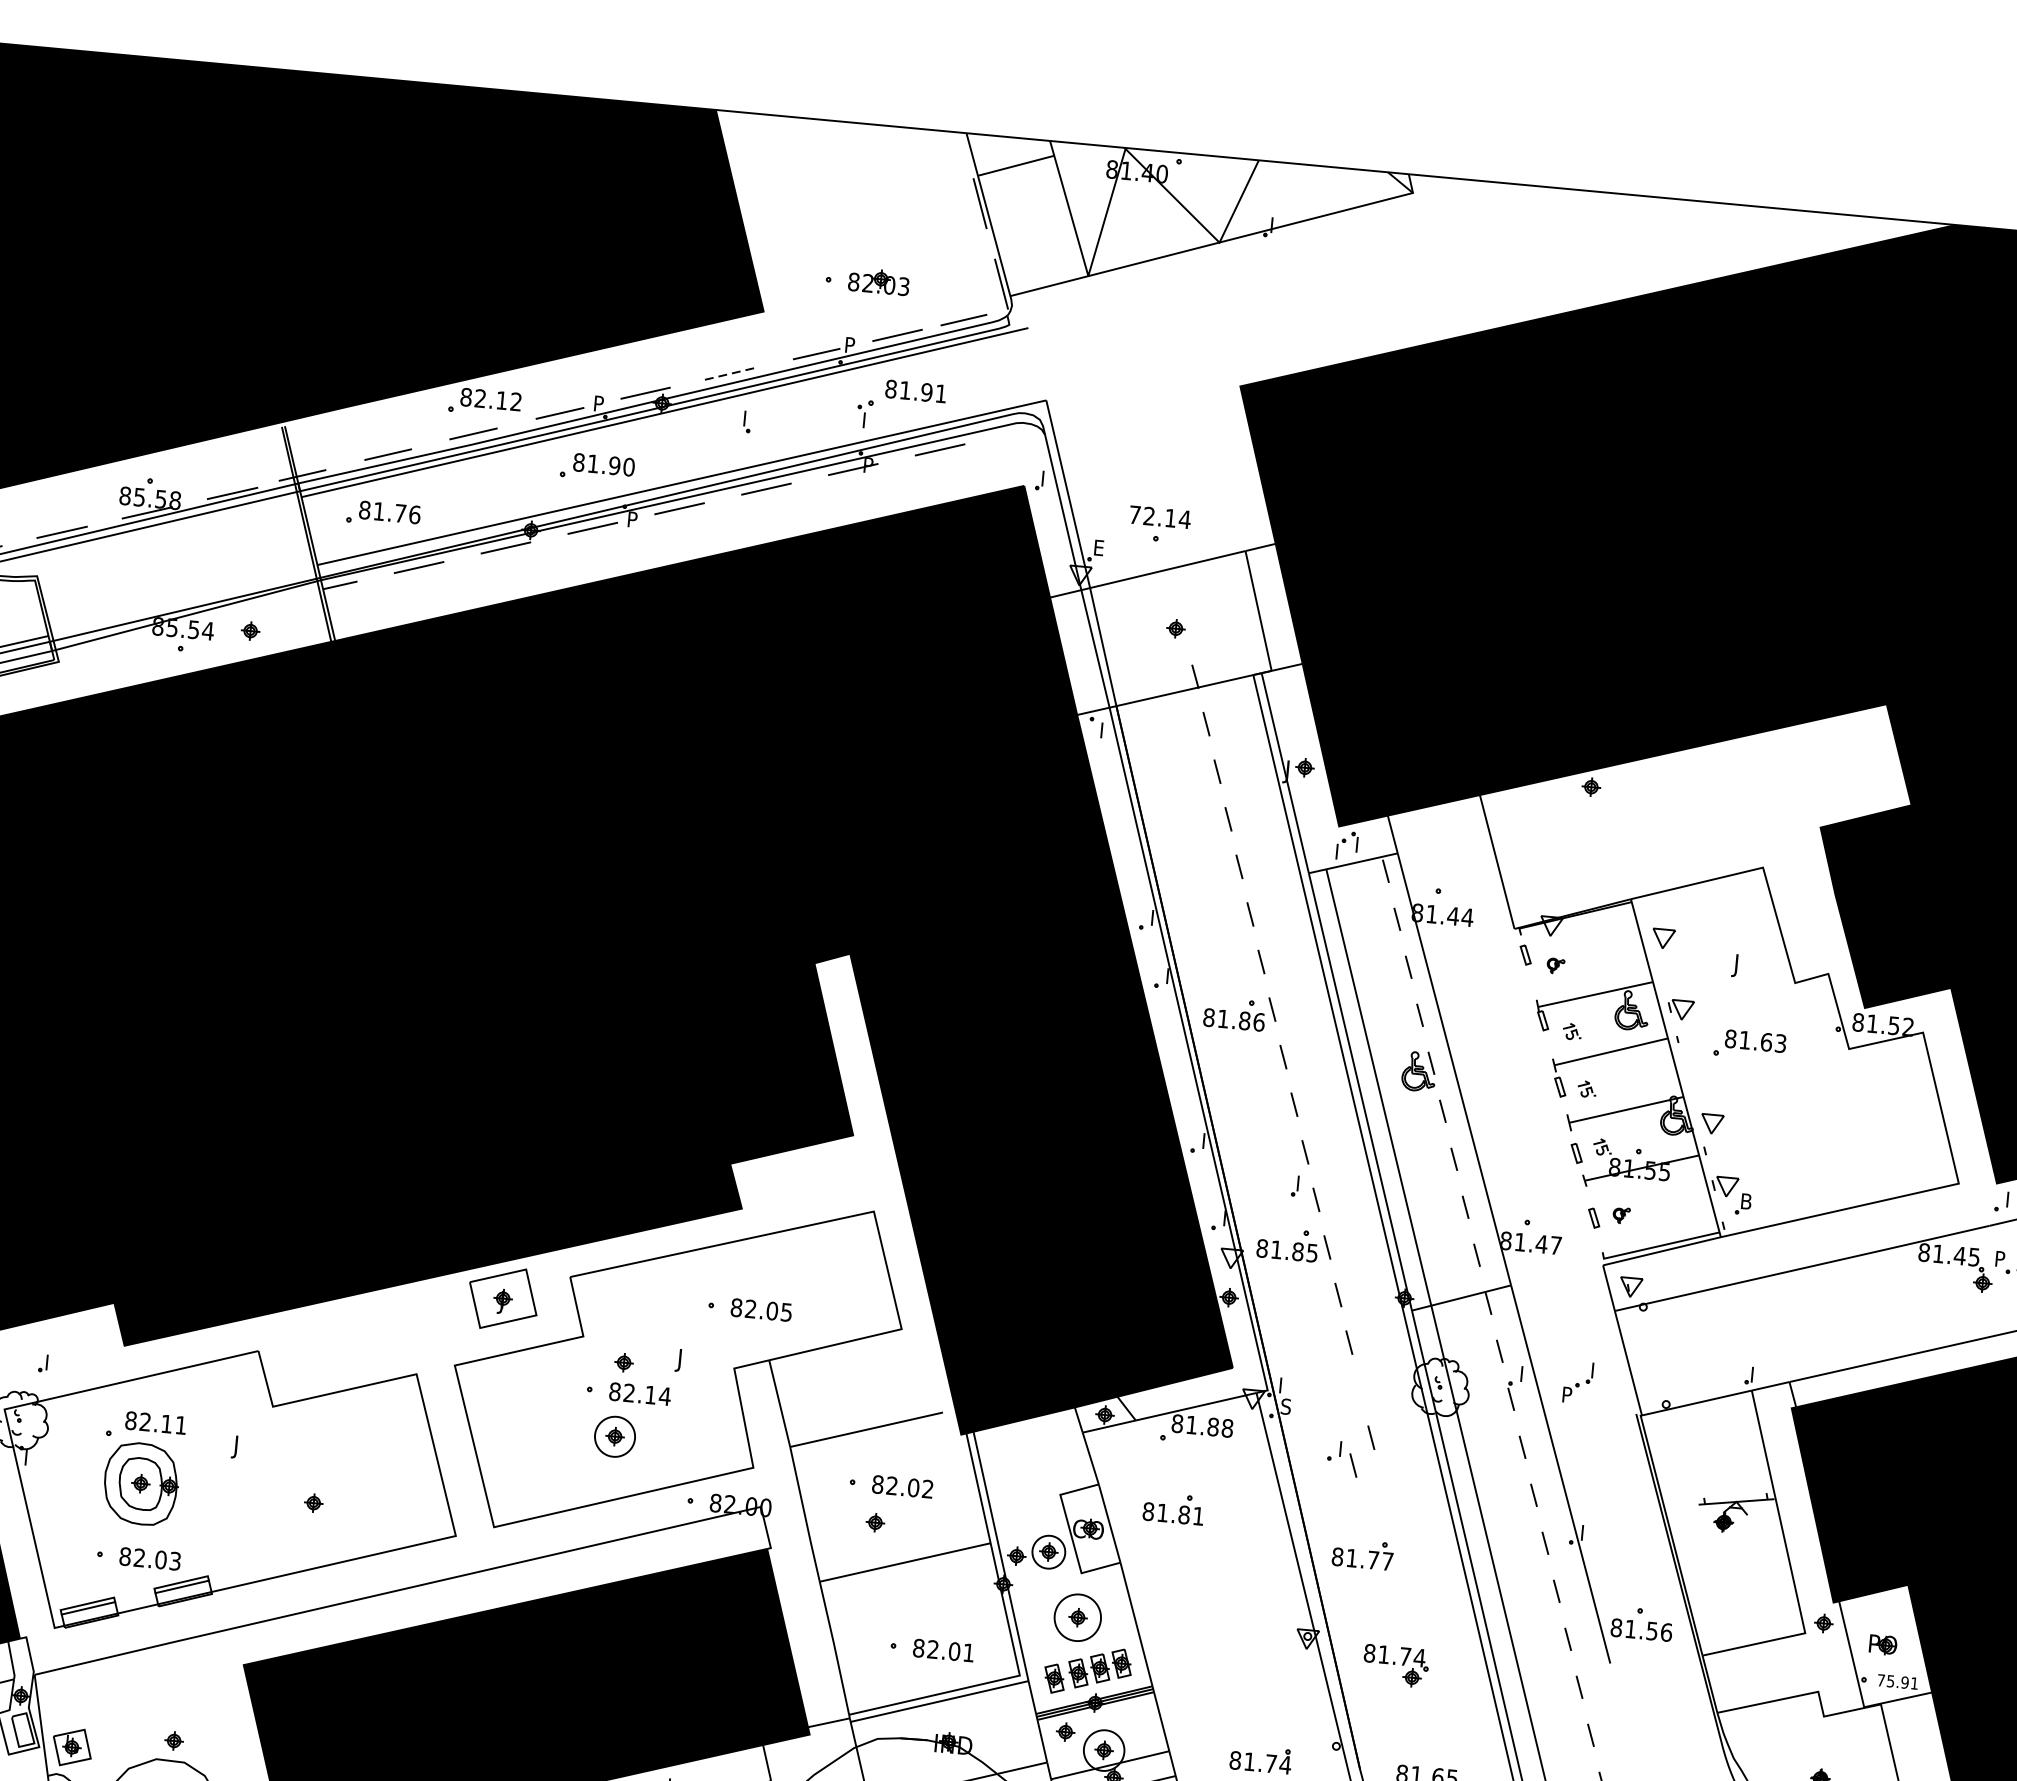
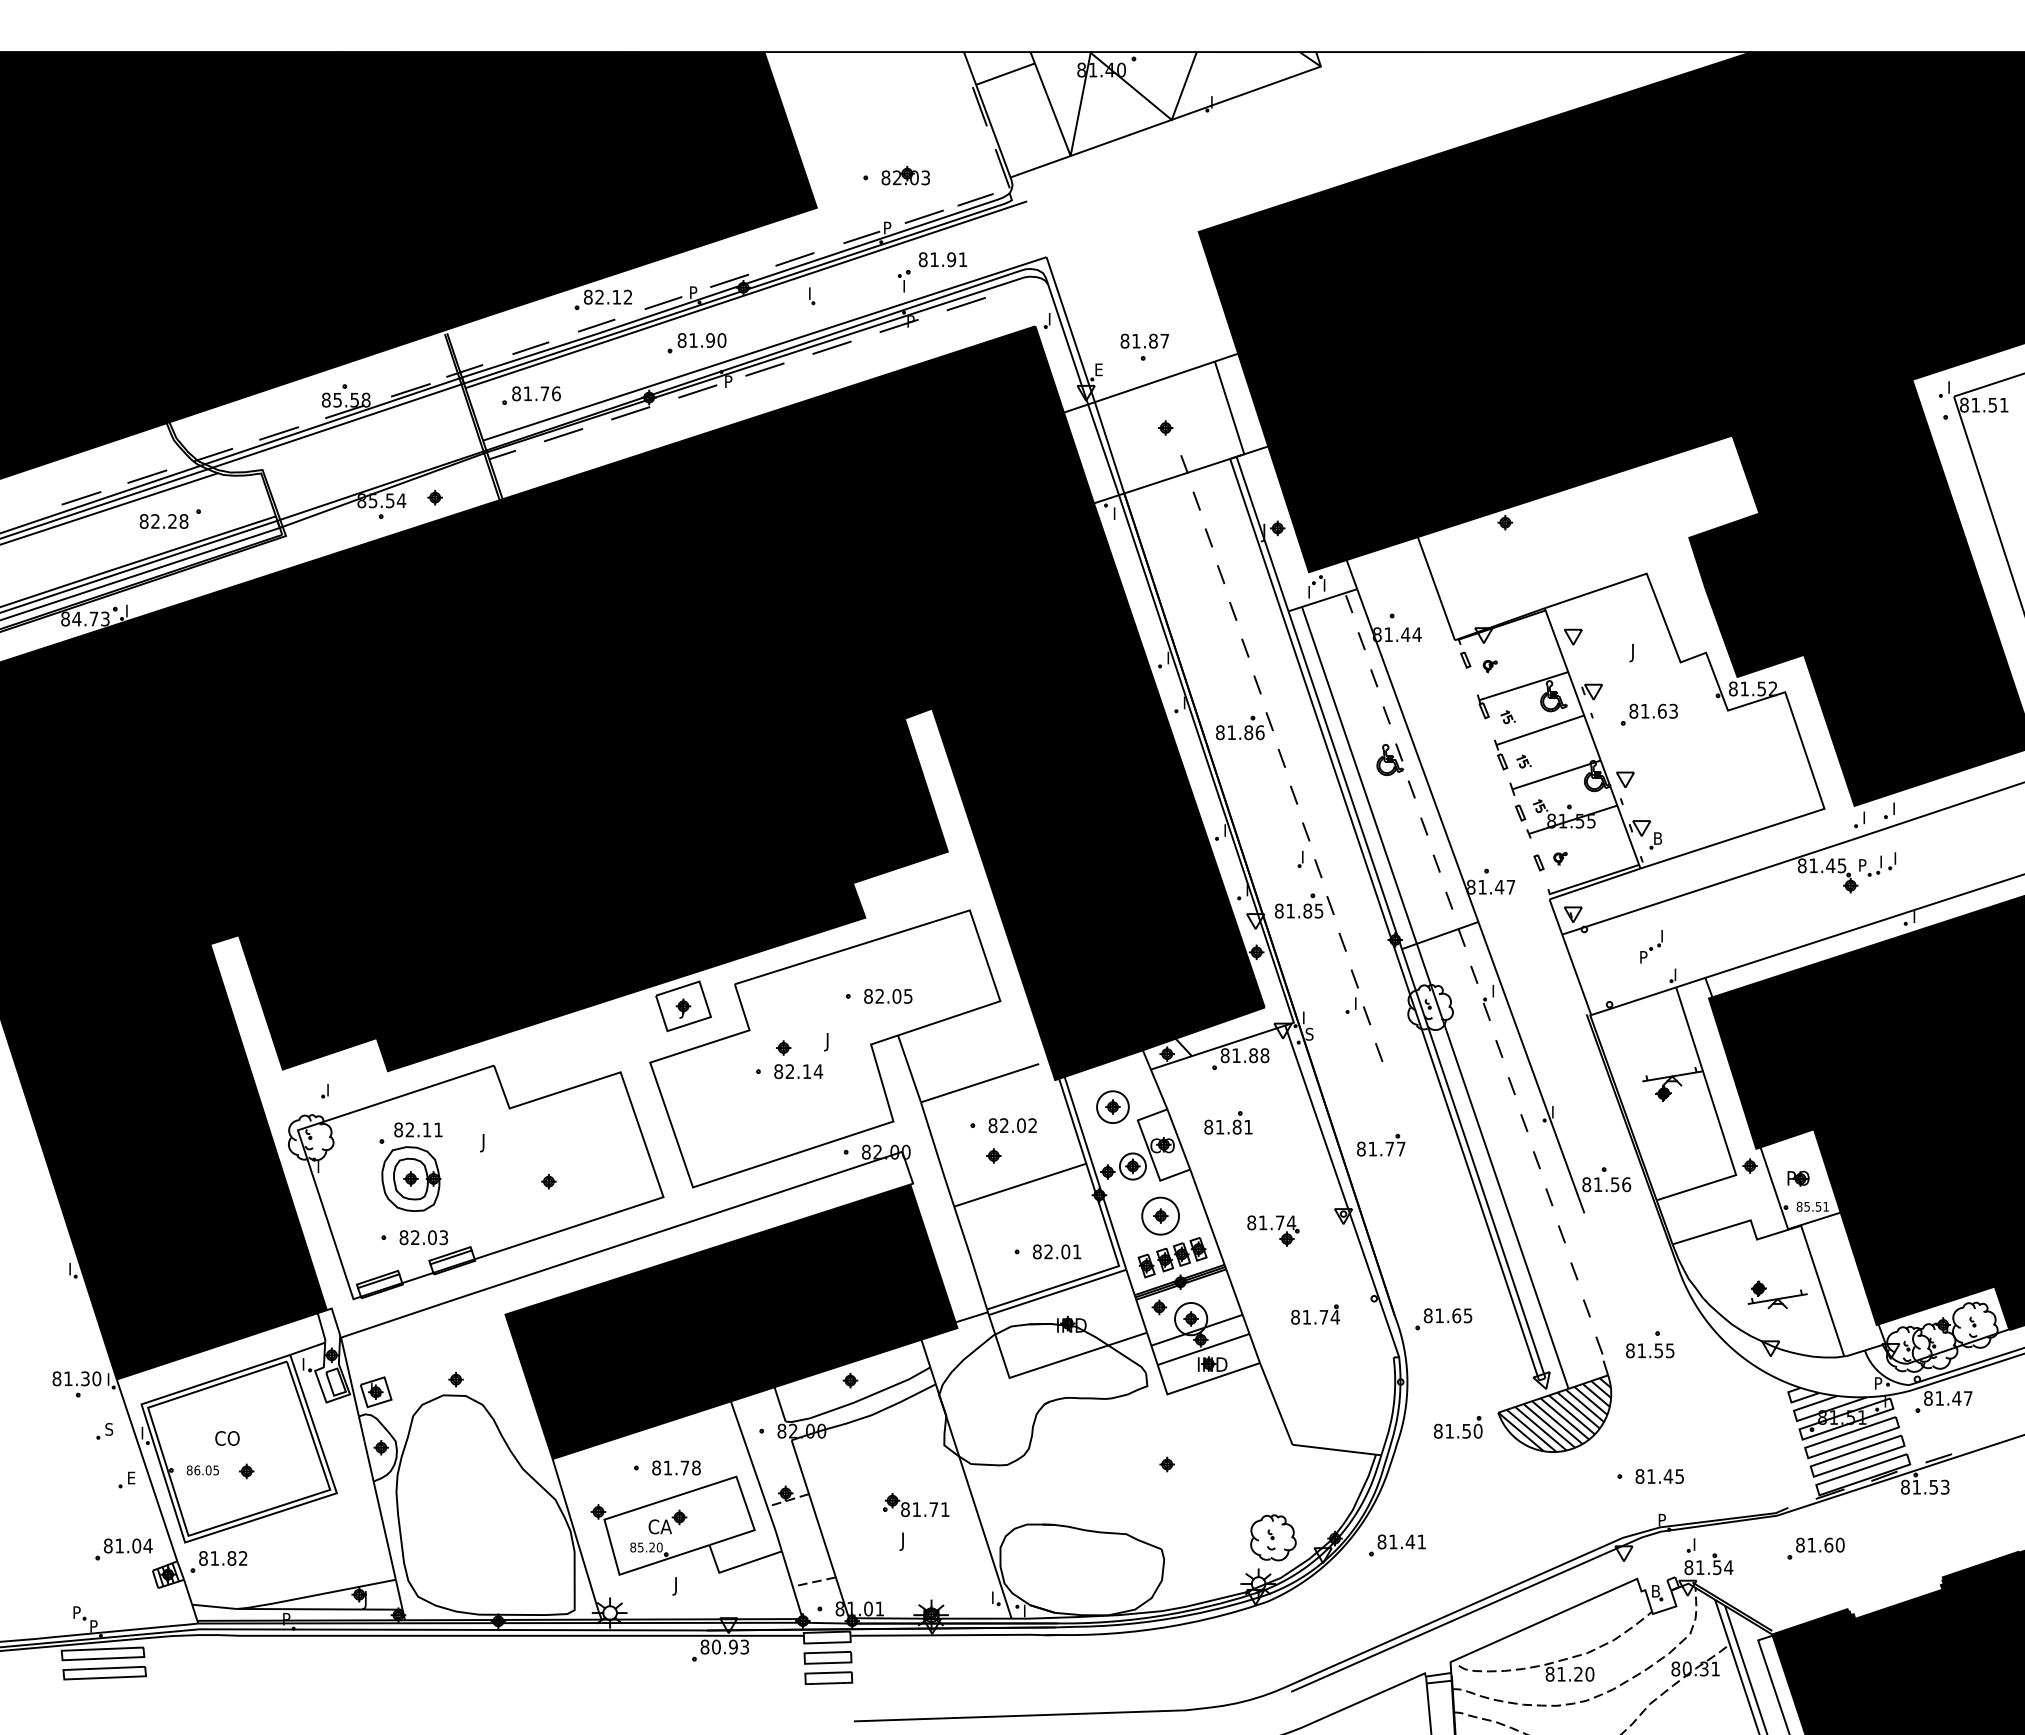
line: (730, 374) -> (795, 259), dashed -> solid
text: (1159, 516) -> (1144, 340), 72.14 -> 81.87
part: (1578, 1382) -> (1651, 946), moved
part: (614, 1435) -> (1112, 1106), moved
part: (1343, 1459) -> (1358, 1011), moved
part: (1396, 1665) -> (1273, 1230), moved
text: (1892, 1681) -> (1808, 1206), 75.91 -> 85.51

